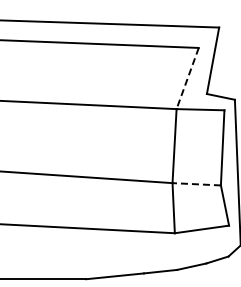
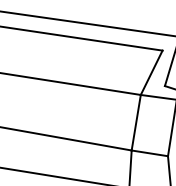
line: (187, 78) -> (151, 72), dashed -> solid
line: (196, 184) -> (149, 153), dashed -> solid

